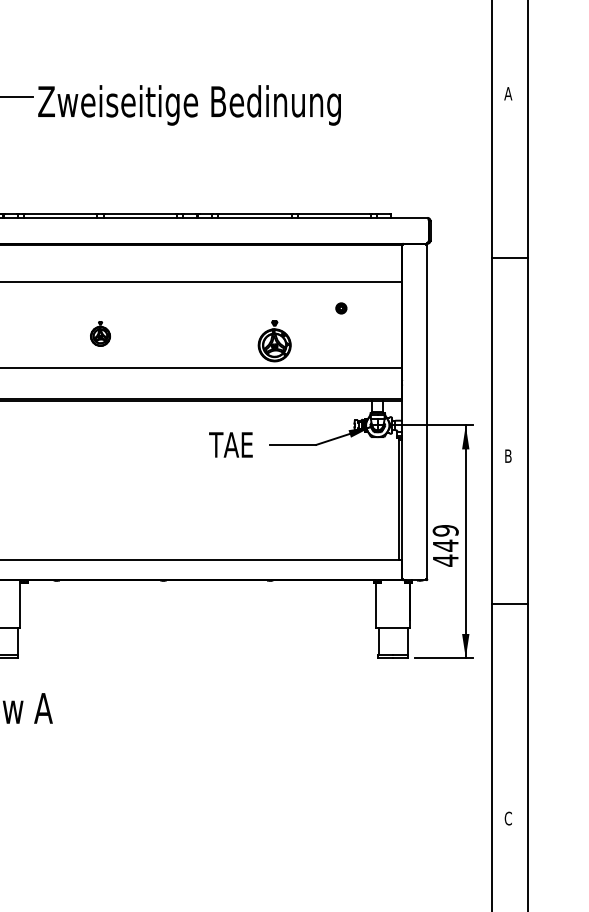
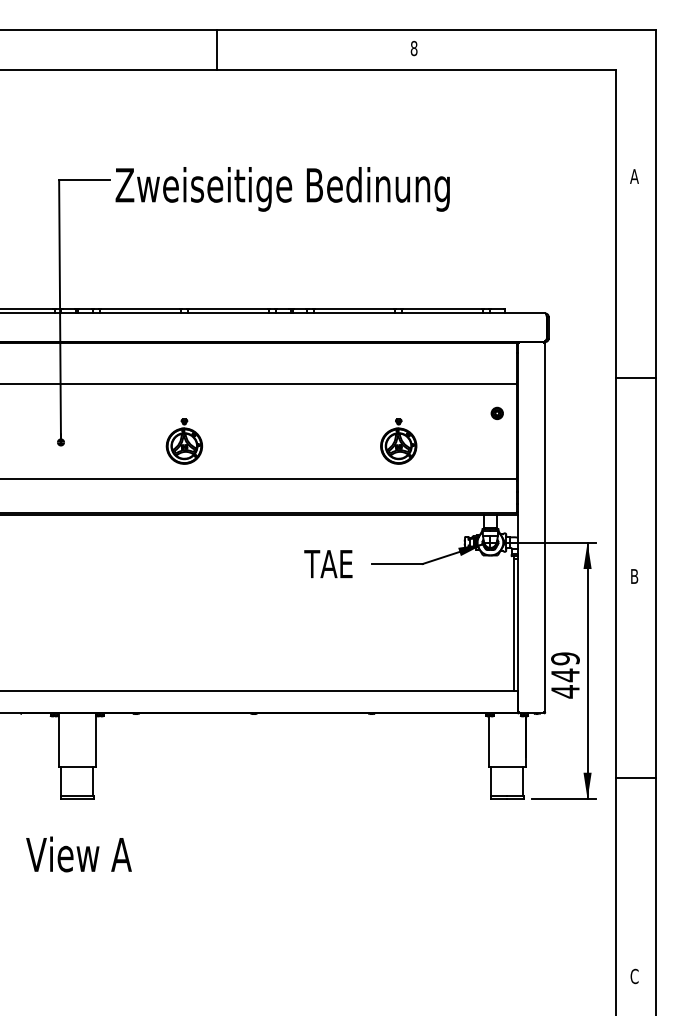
line: (510, 257) -> (636, 378), moved
part: (340, 308) -> (496, 413), moved
part: (100, 333) -> (184, 441), size x1.67
part: (274, 341) -> (398, 441), moved
line: (510, 603) -> (636, 778), moved

